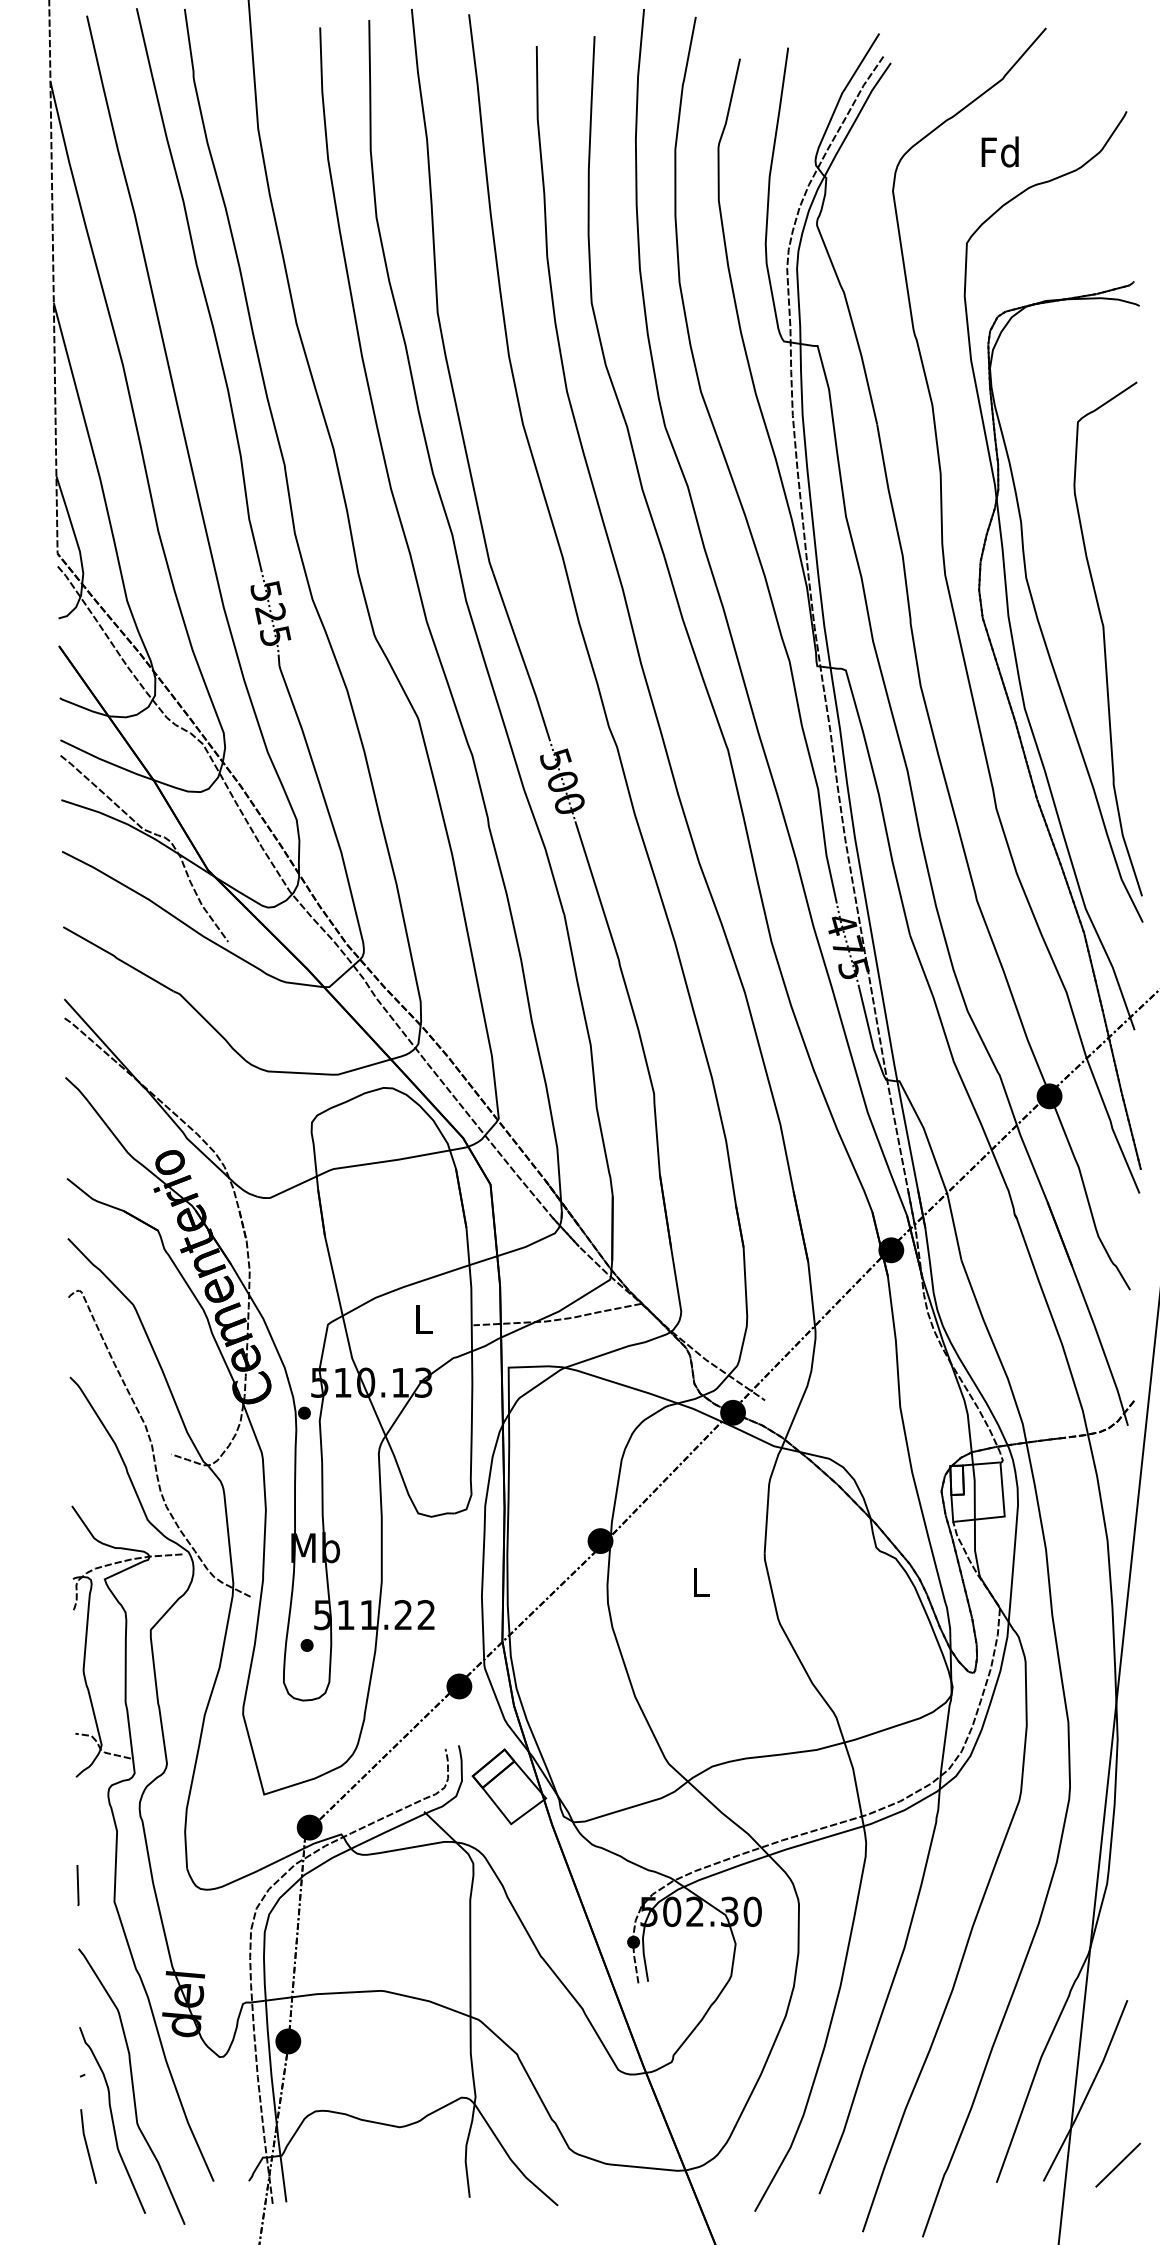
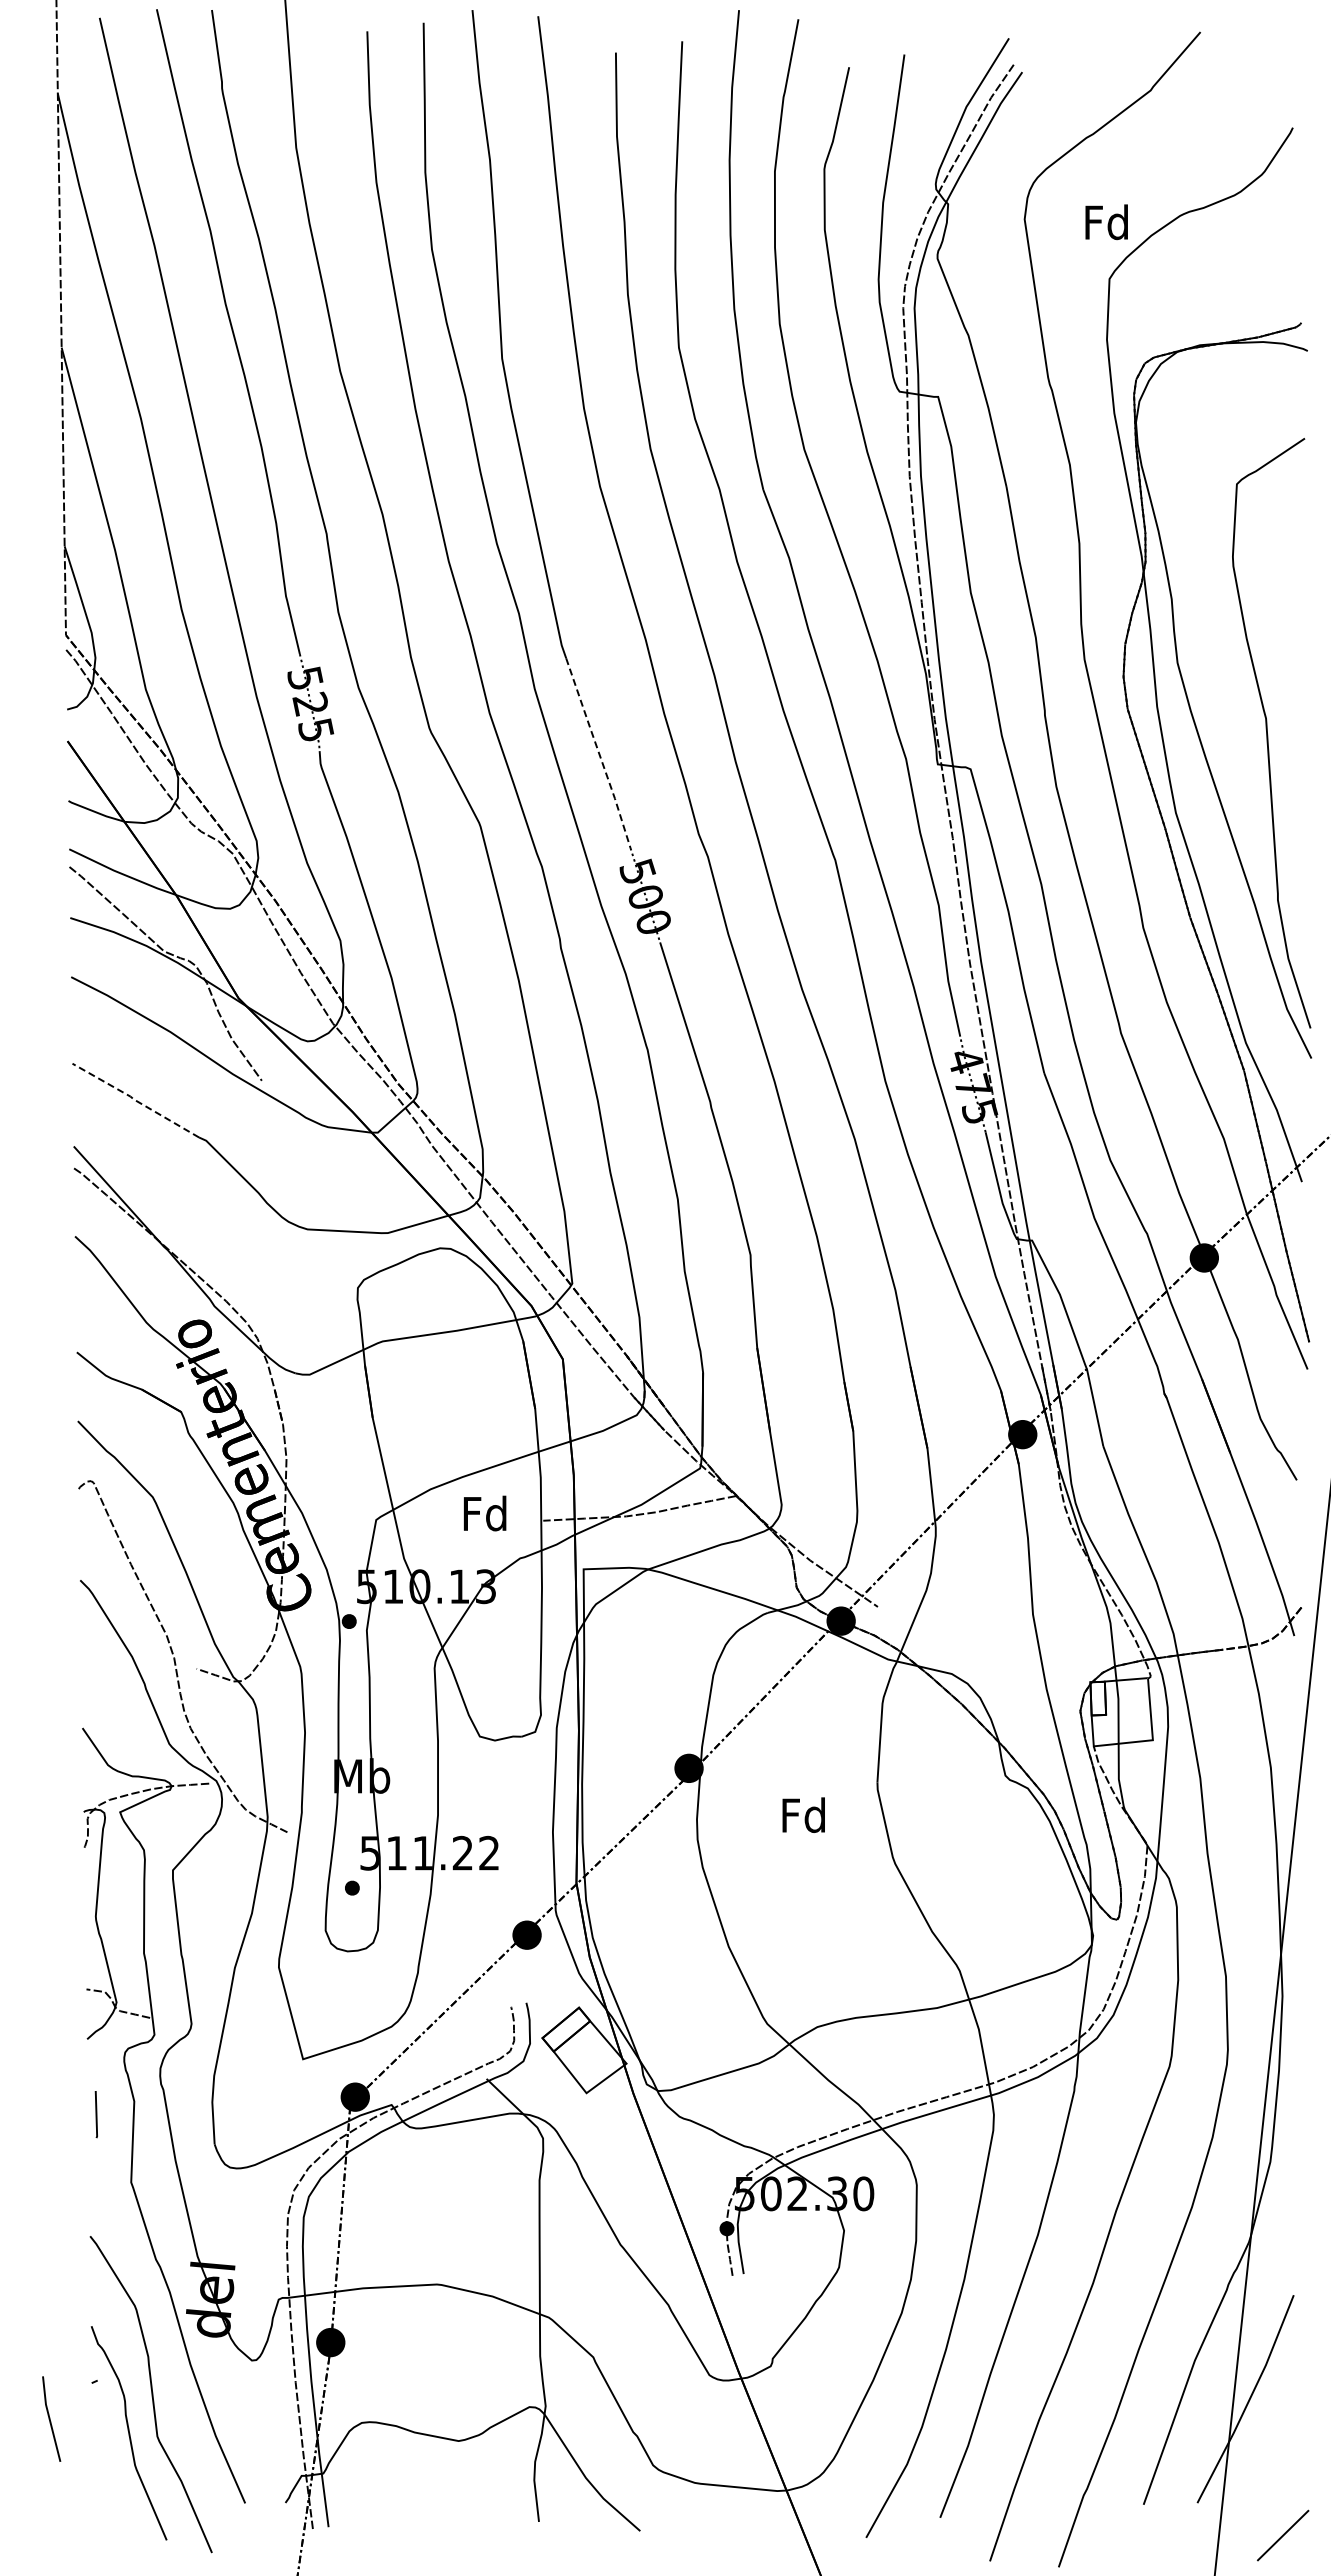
text: (1000, 152) -> (1106, 222), moved
line: (521, 655) -> (598, 752), solid -> dashed
line: (117, 959) -> (134, 1100), solid -> dashed
text: (422, 1319) -> (484, 1513), L -> Fd
text: (700, 1581) -> (803, 1814), L -> Fd
line: (77, 1885) -> (95, 2114), moved
line: (87, 2145) -> (50, 2418), moved
line: (1118, 2165) -> (1283, 2535), moved

